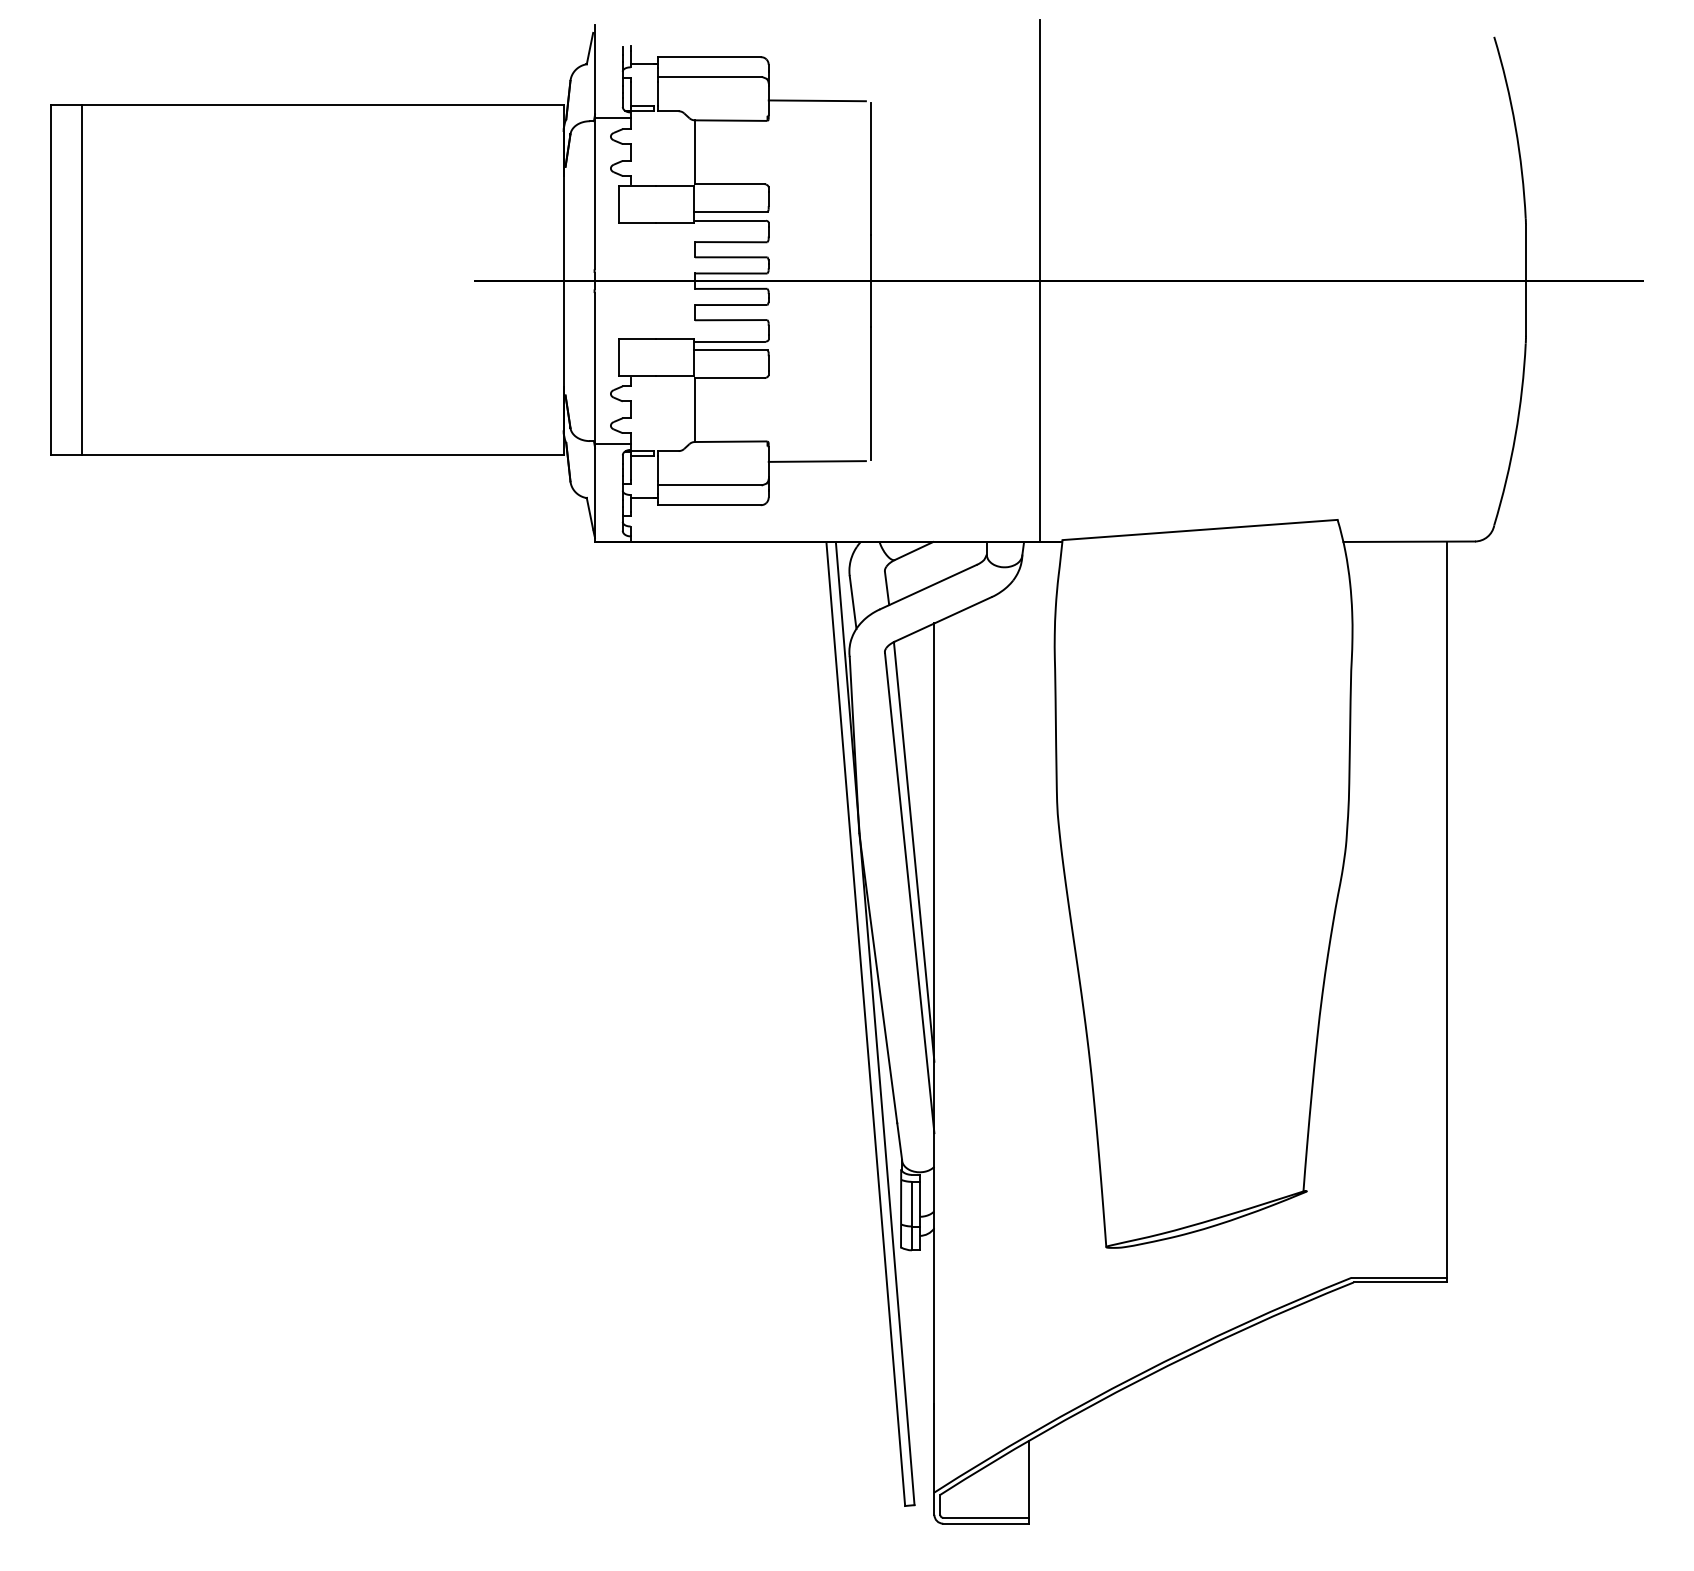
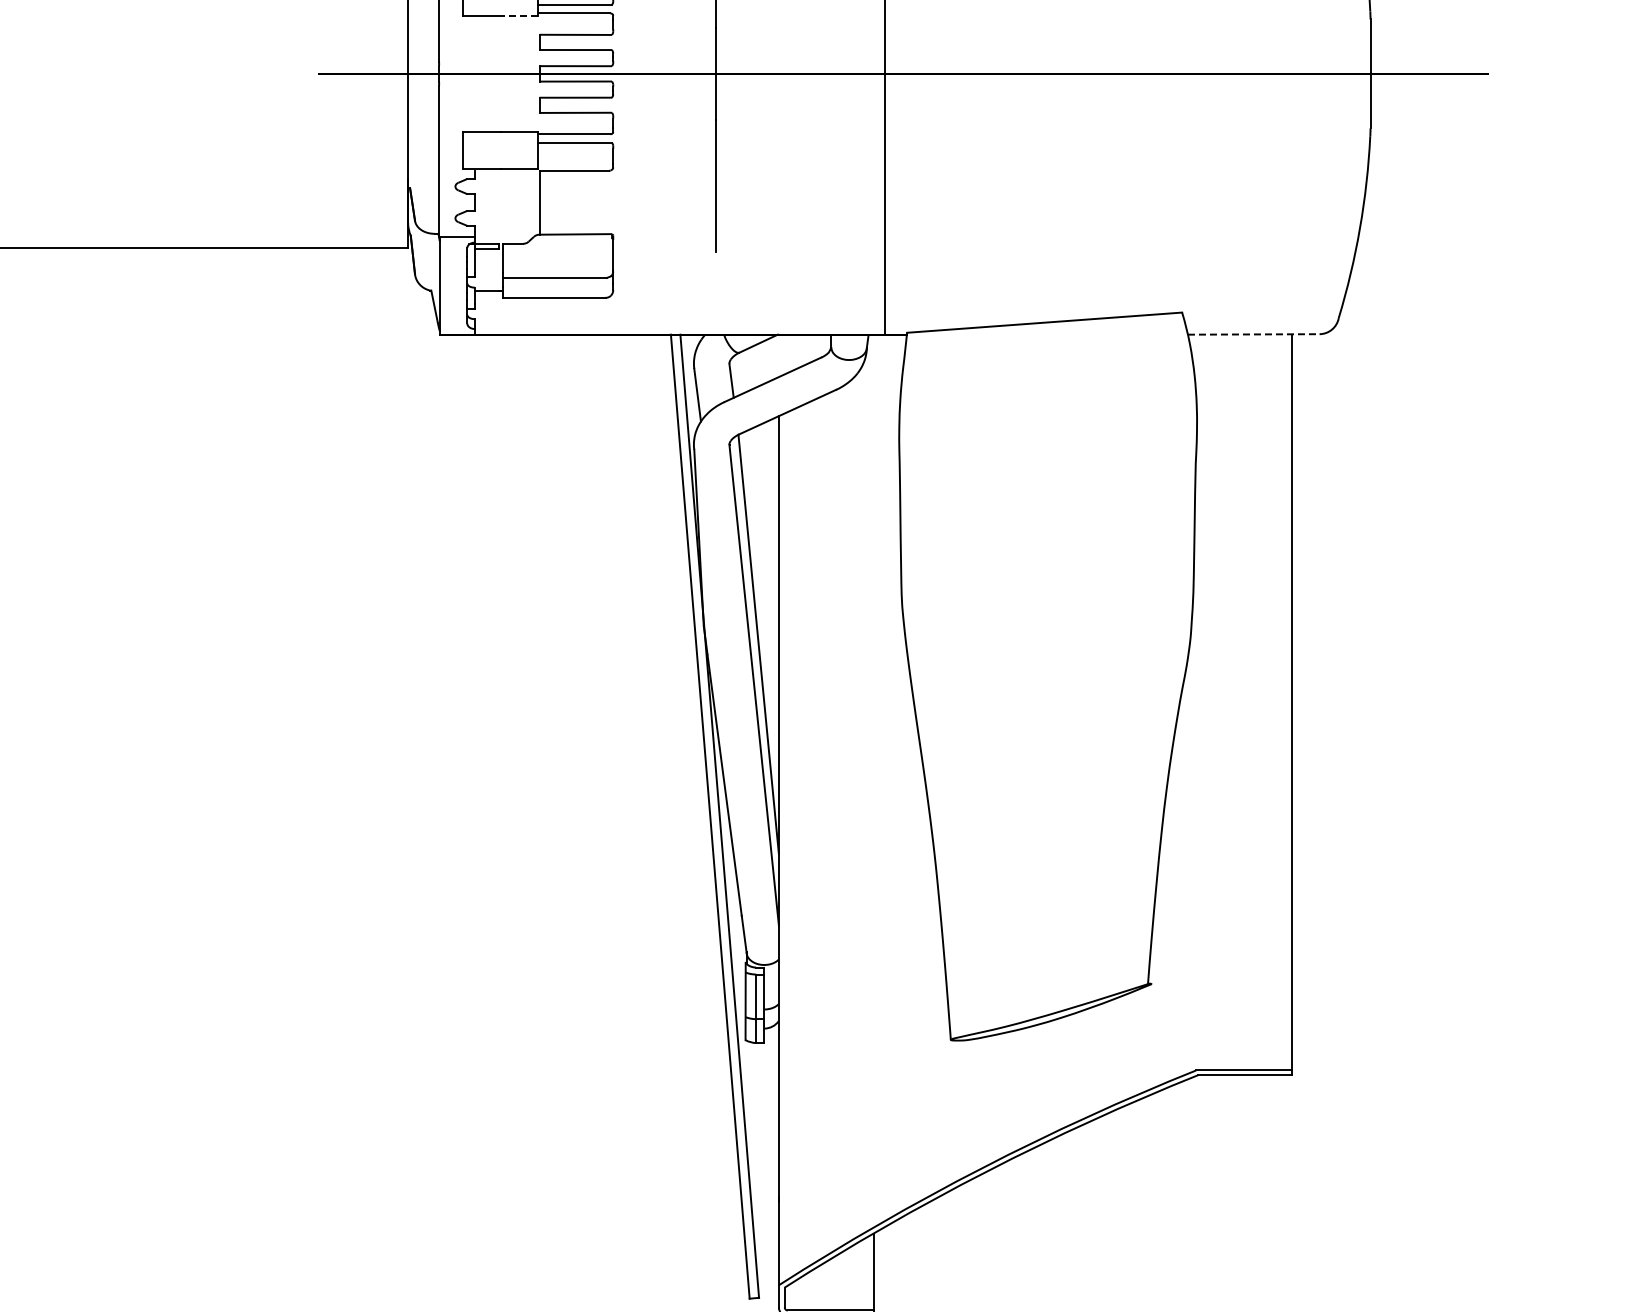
line: (675, 222) -> (520, 15), solid -> dashed
line: (816, 461) -> (661, 254), removed
line: (1409, 541) -> (1254, 334), solid -> dashed

